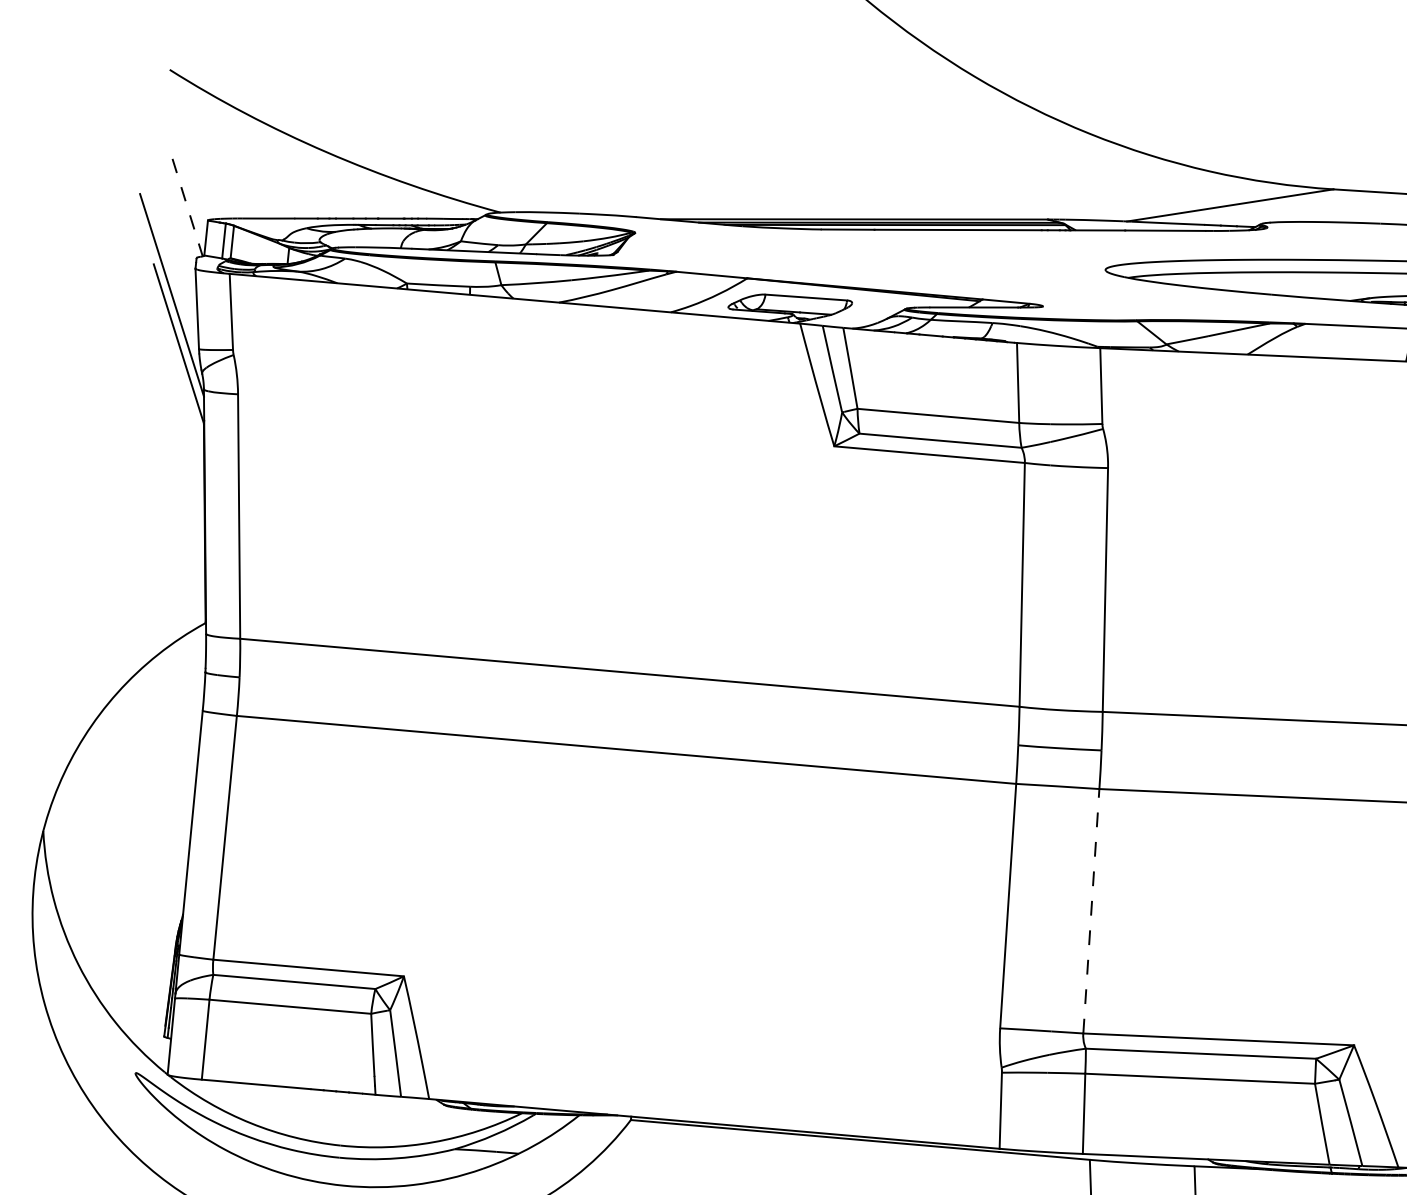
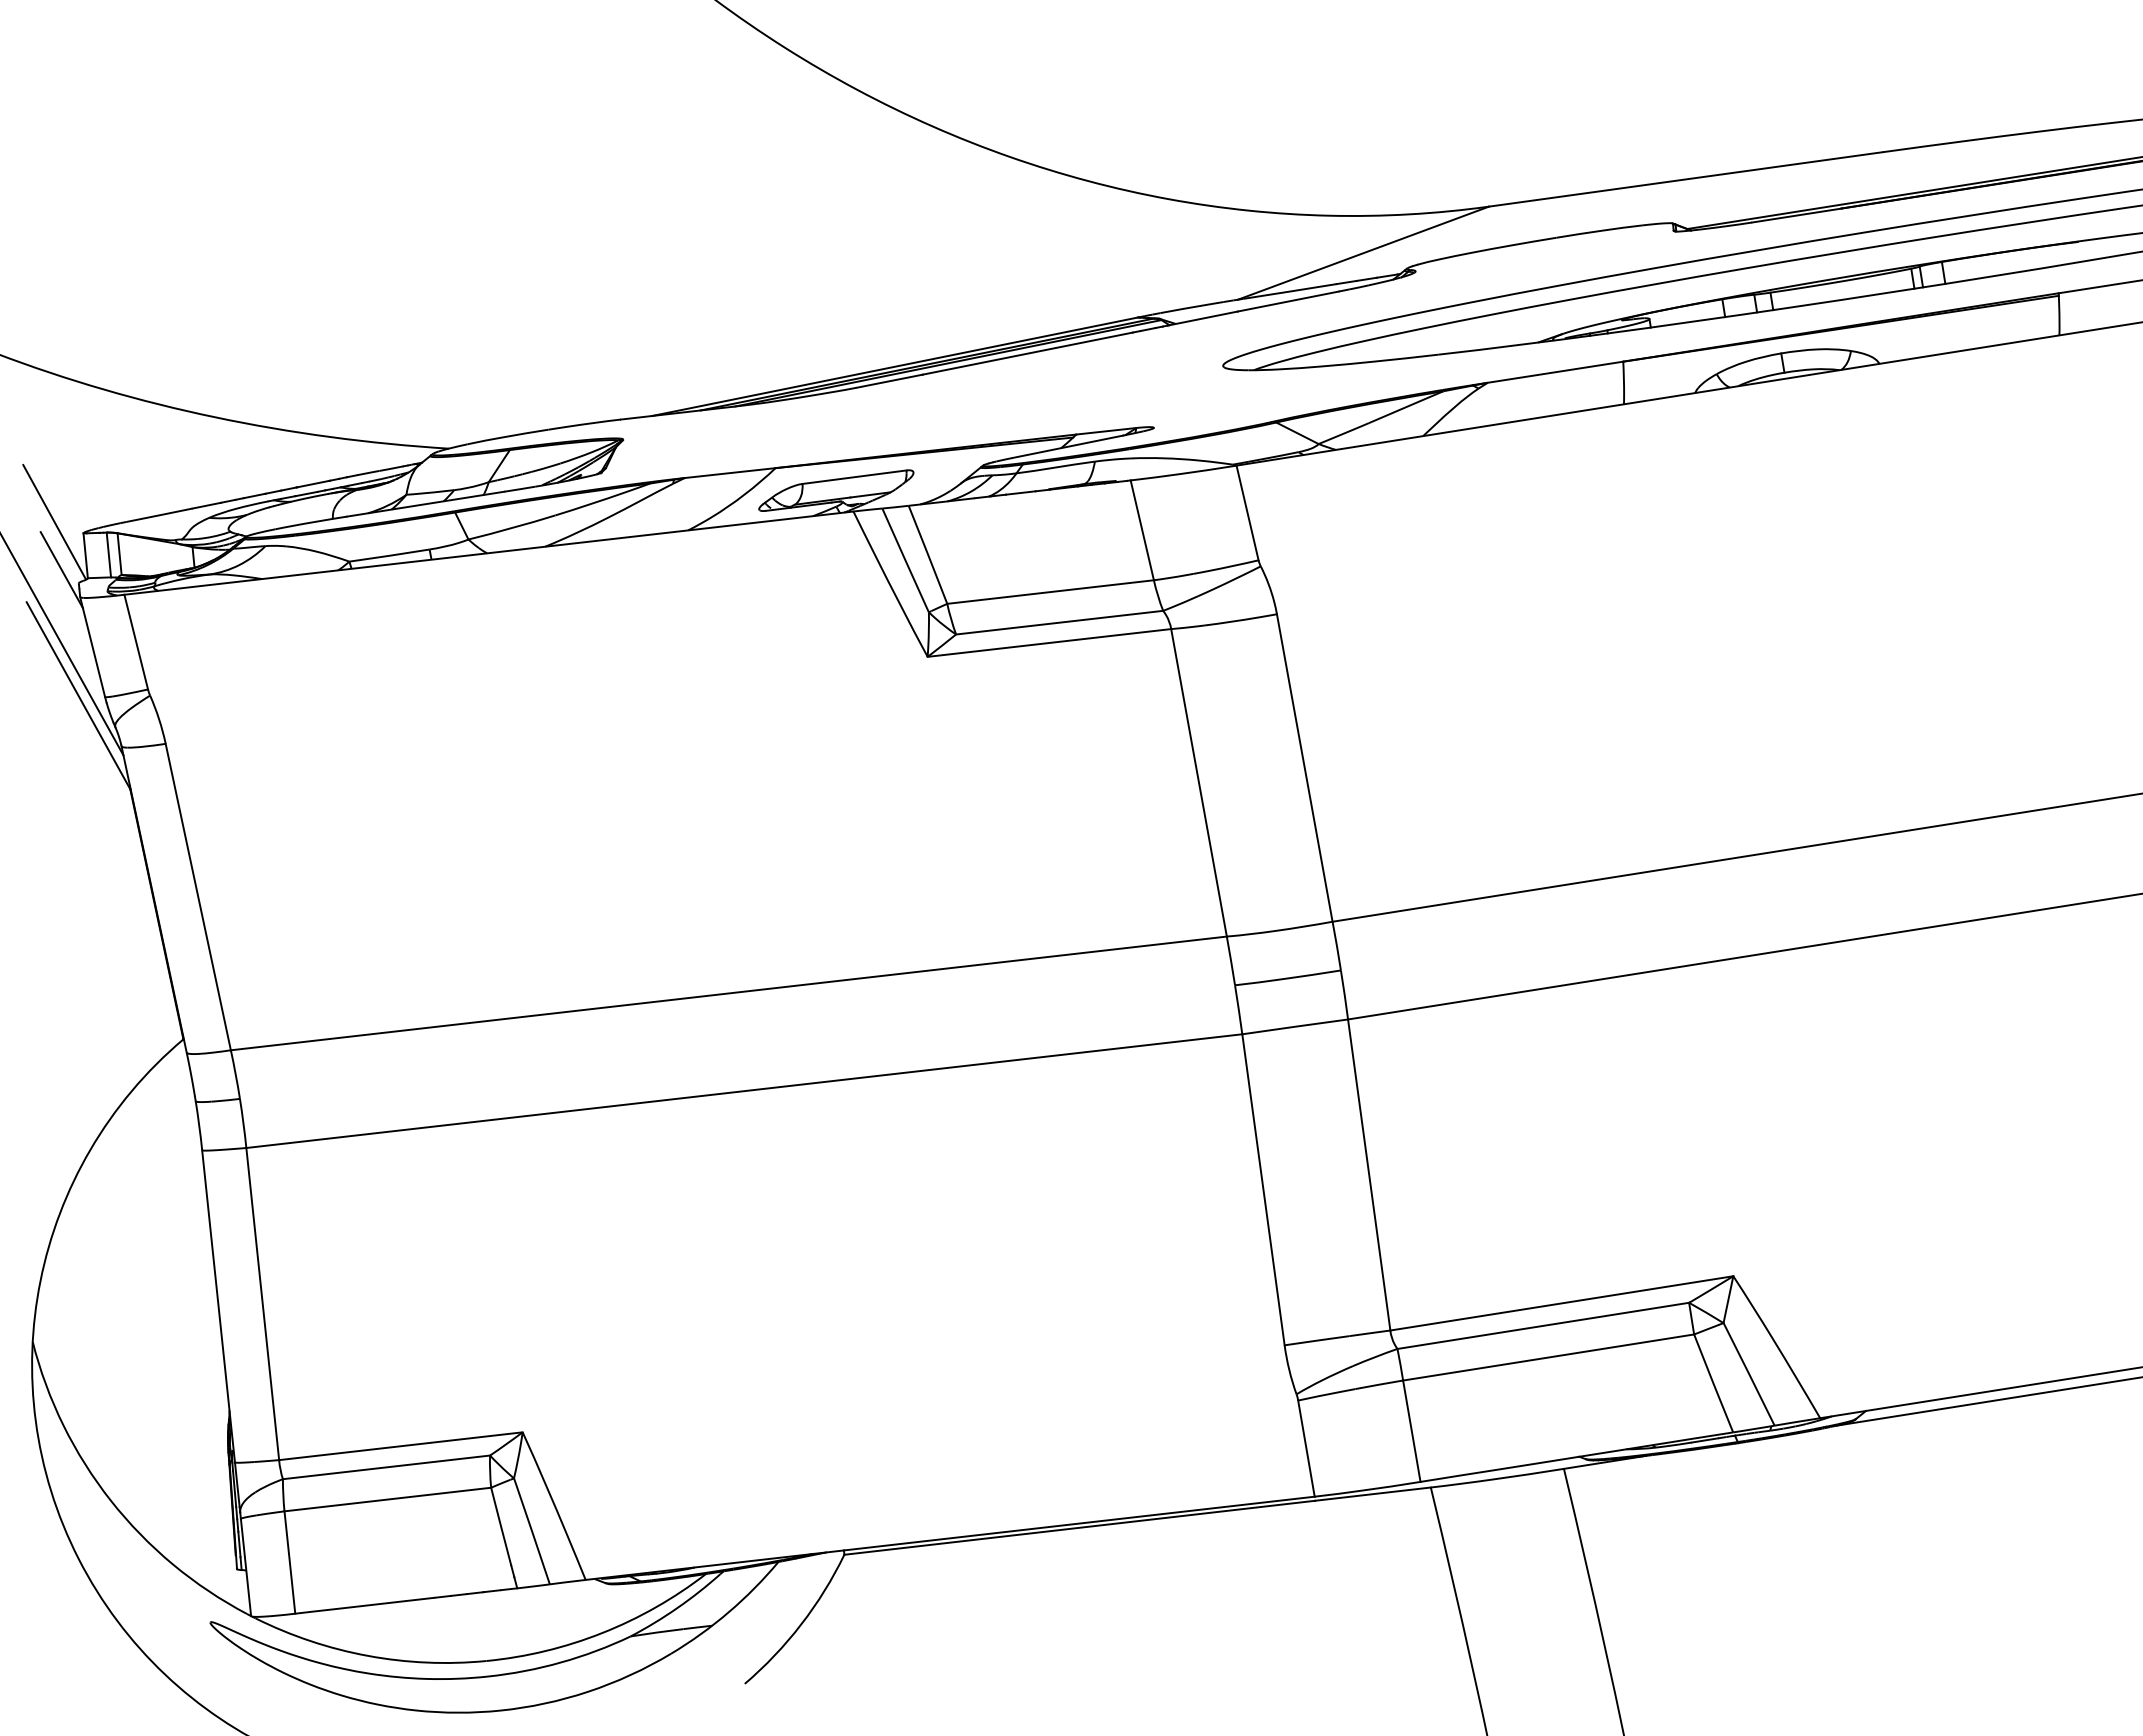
line: (187, 207) -> (54, 522), dashed -> solid
line: (185, 245) -> (61, 570), added
line: (1091, 911) -> (1369, 1175), dashed -> solid

